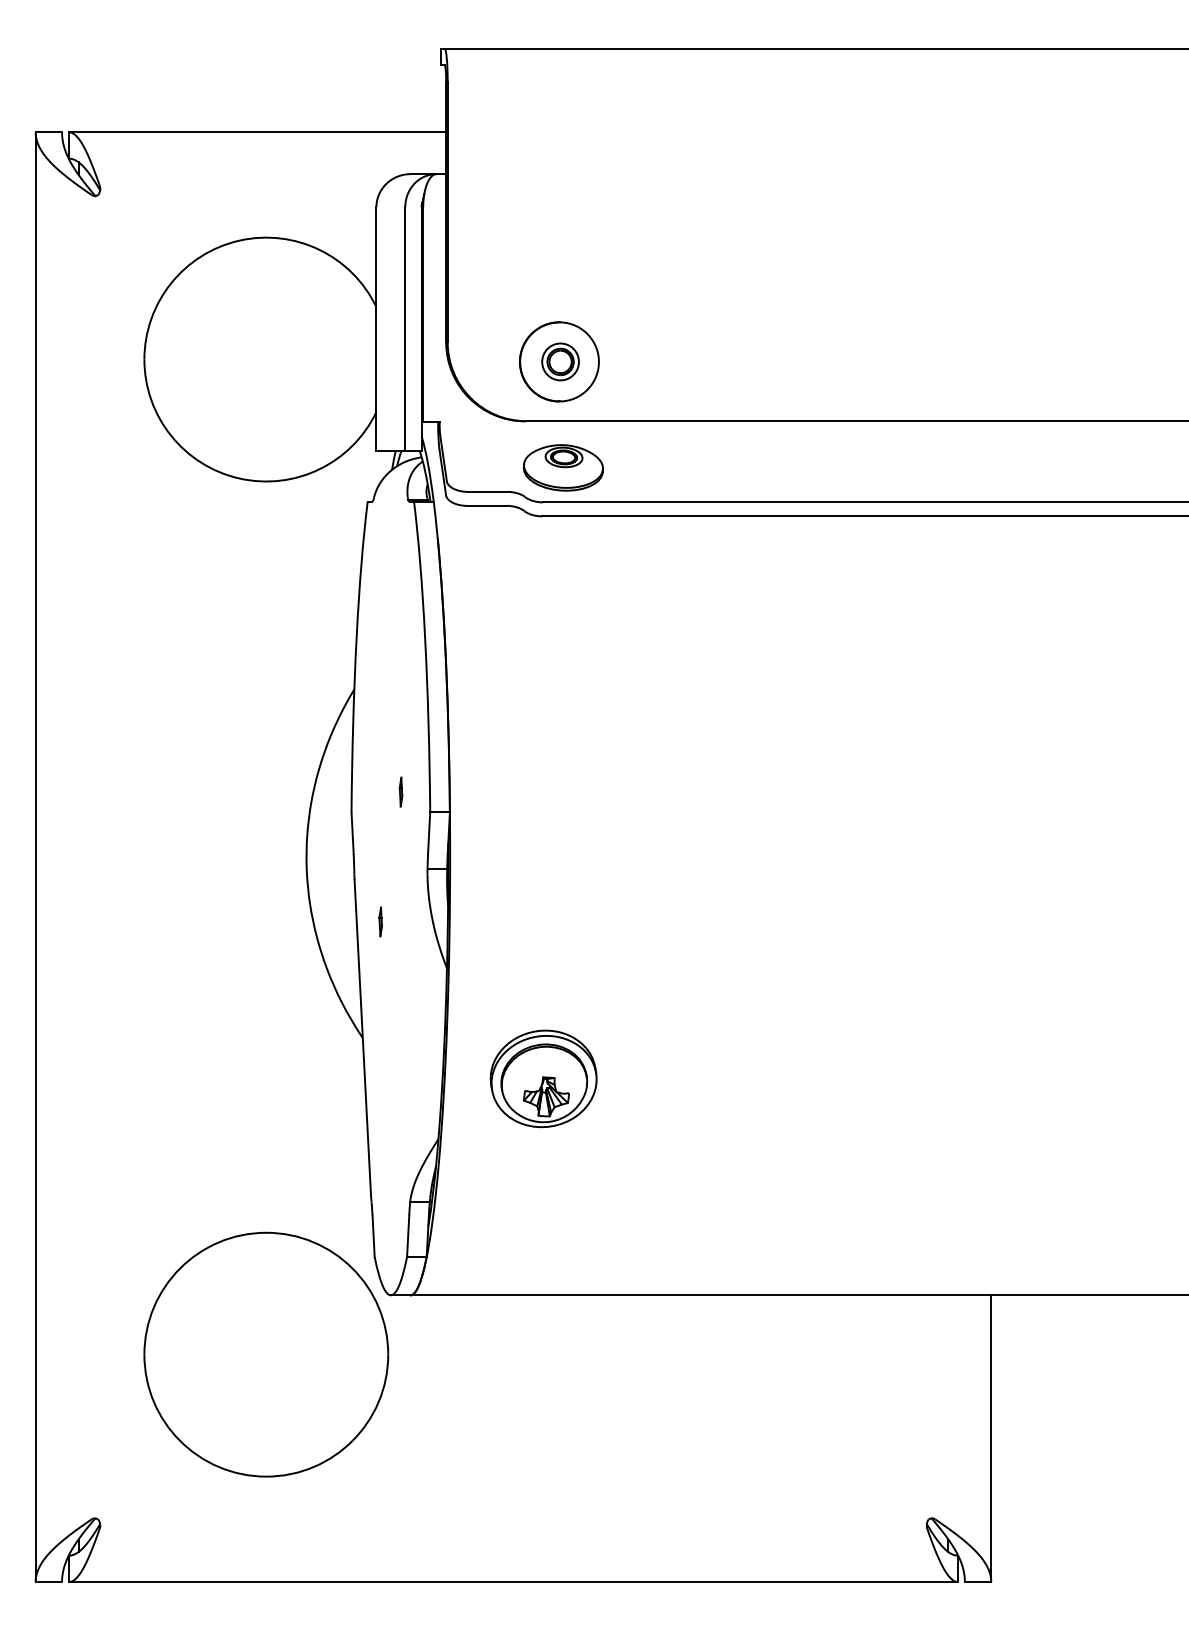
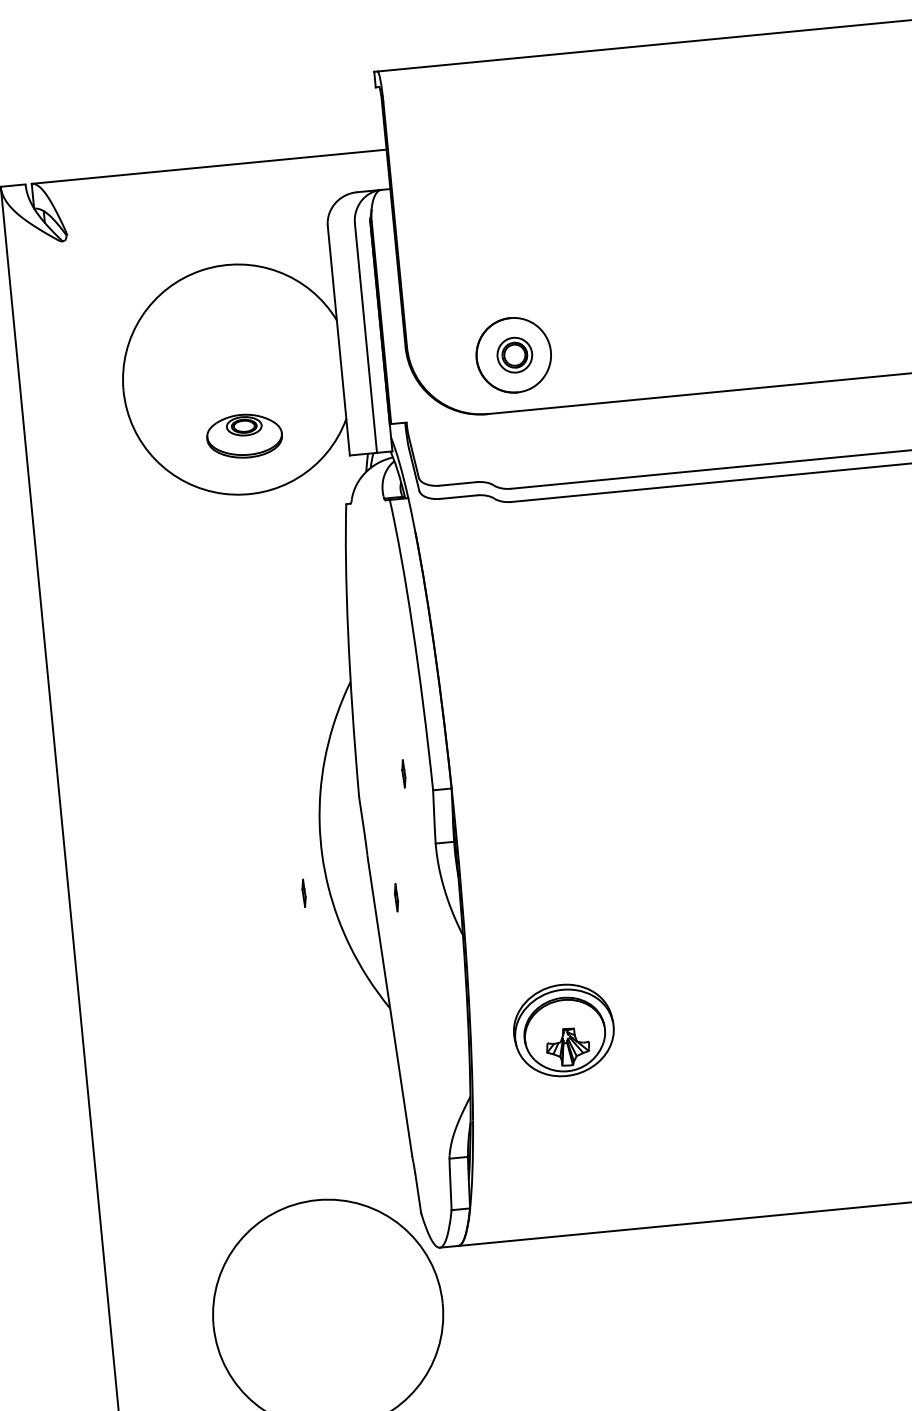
part: (562, 467) -> (243, 435), moved
line: (283, 907) -> (303, 892), added

